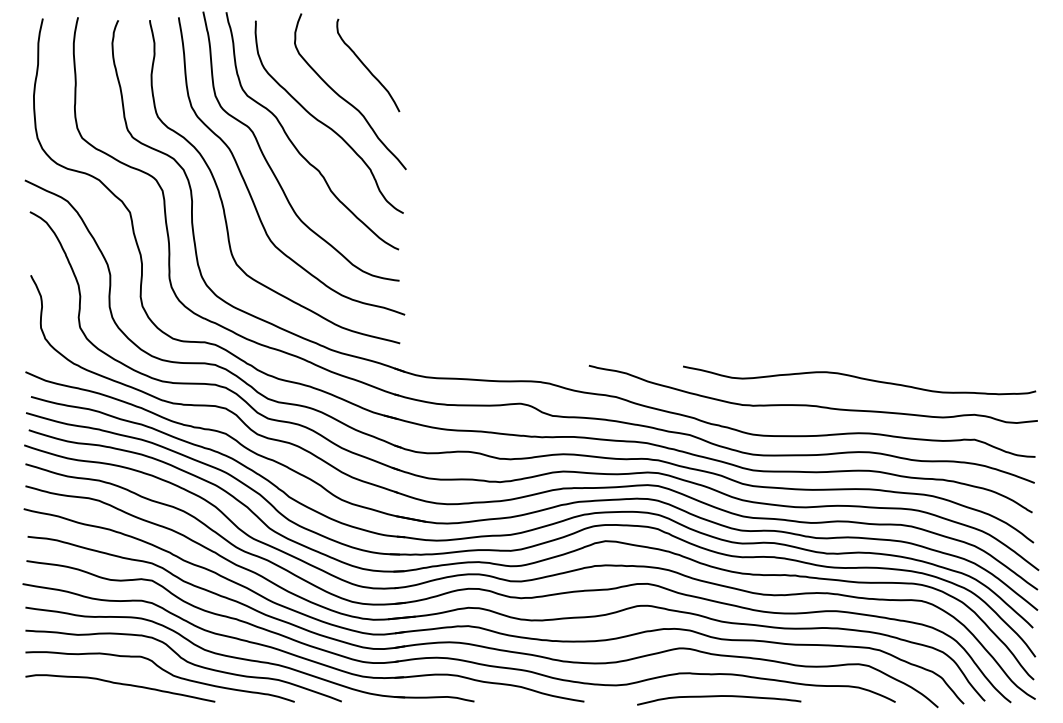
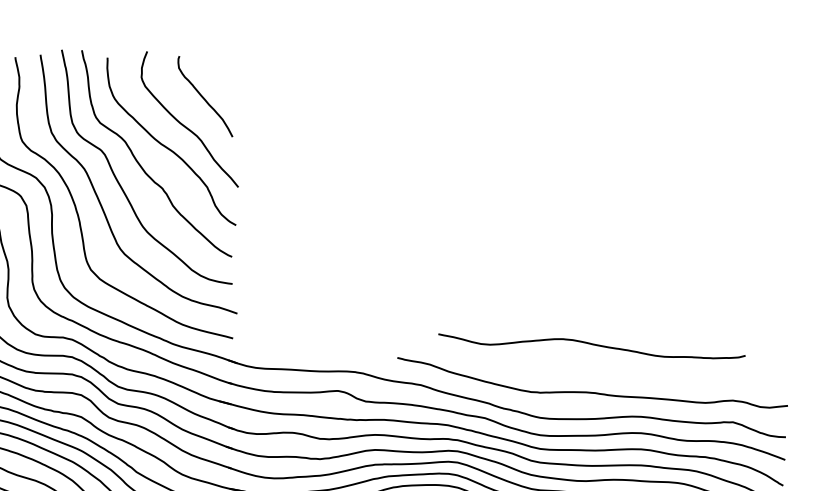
curve: (860, 379) -> (592, 345), moved

